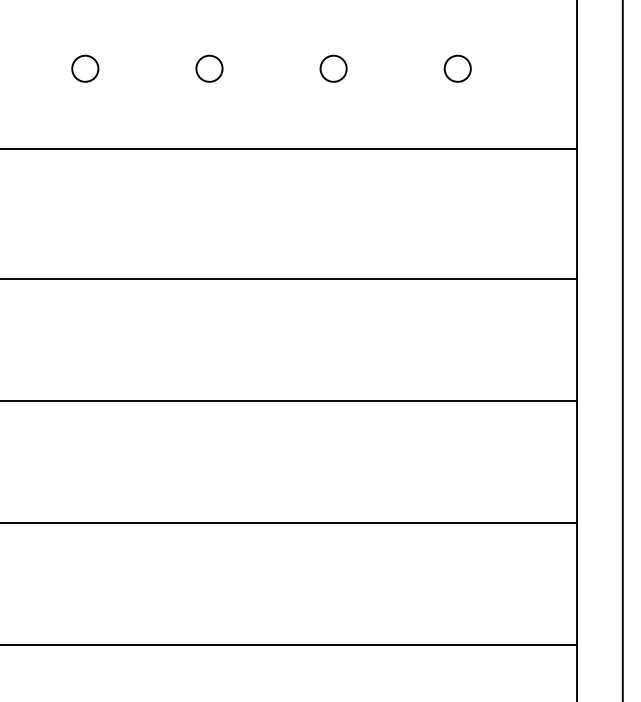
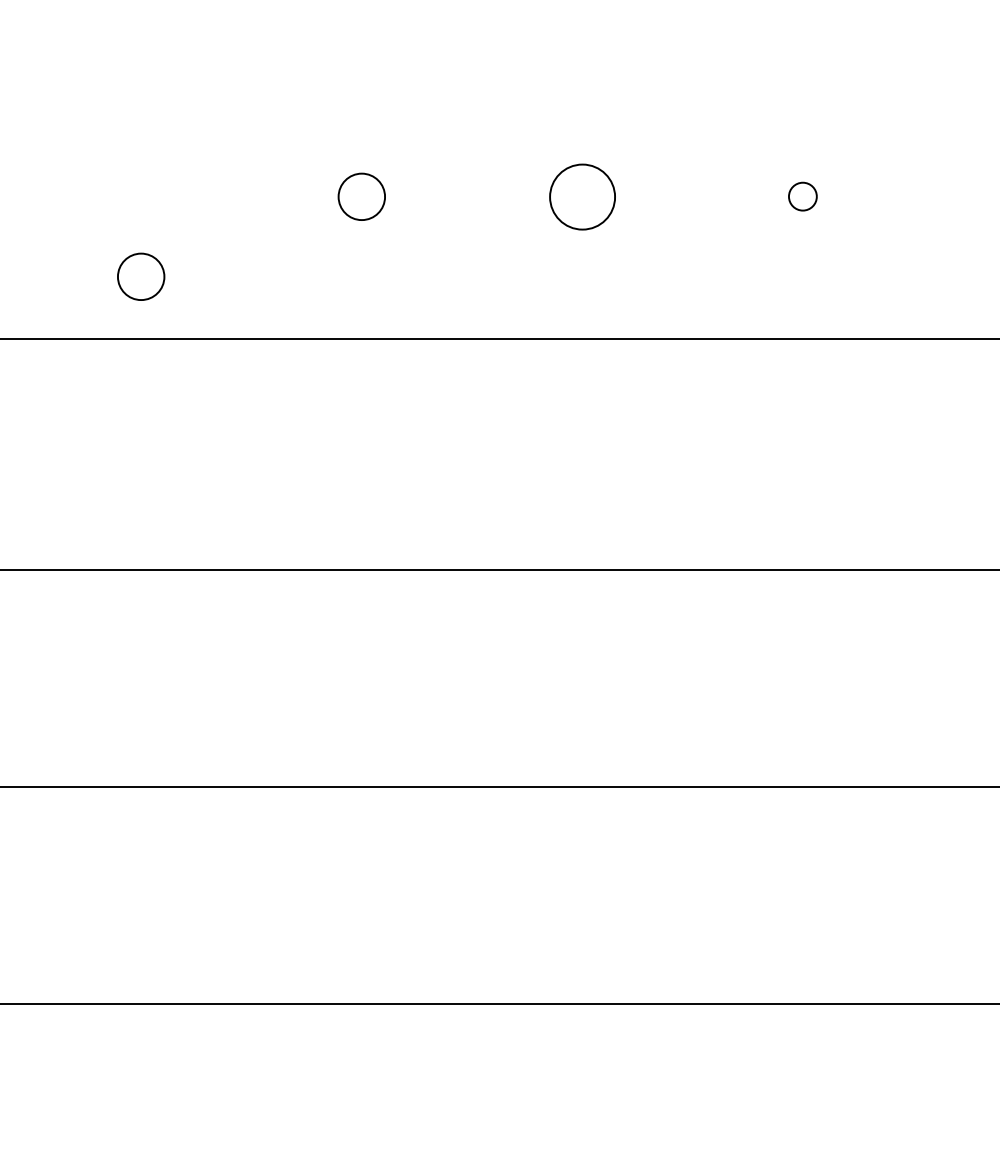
circle: (85, 68) -> (141, 276), moved
circle: (333, 68) -> (582, 196), size x1.4
circle: (457, 68) -> (802, 196), size x0.6

